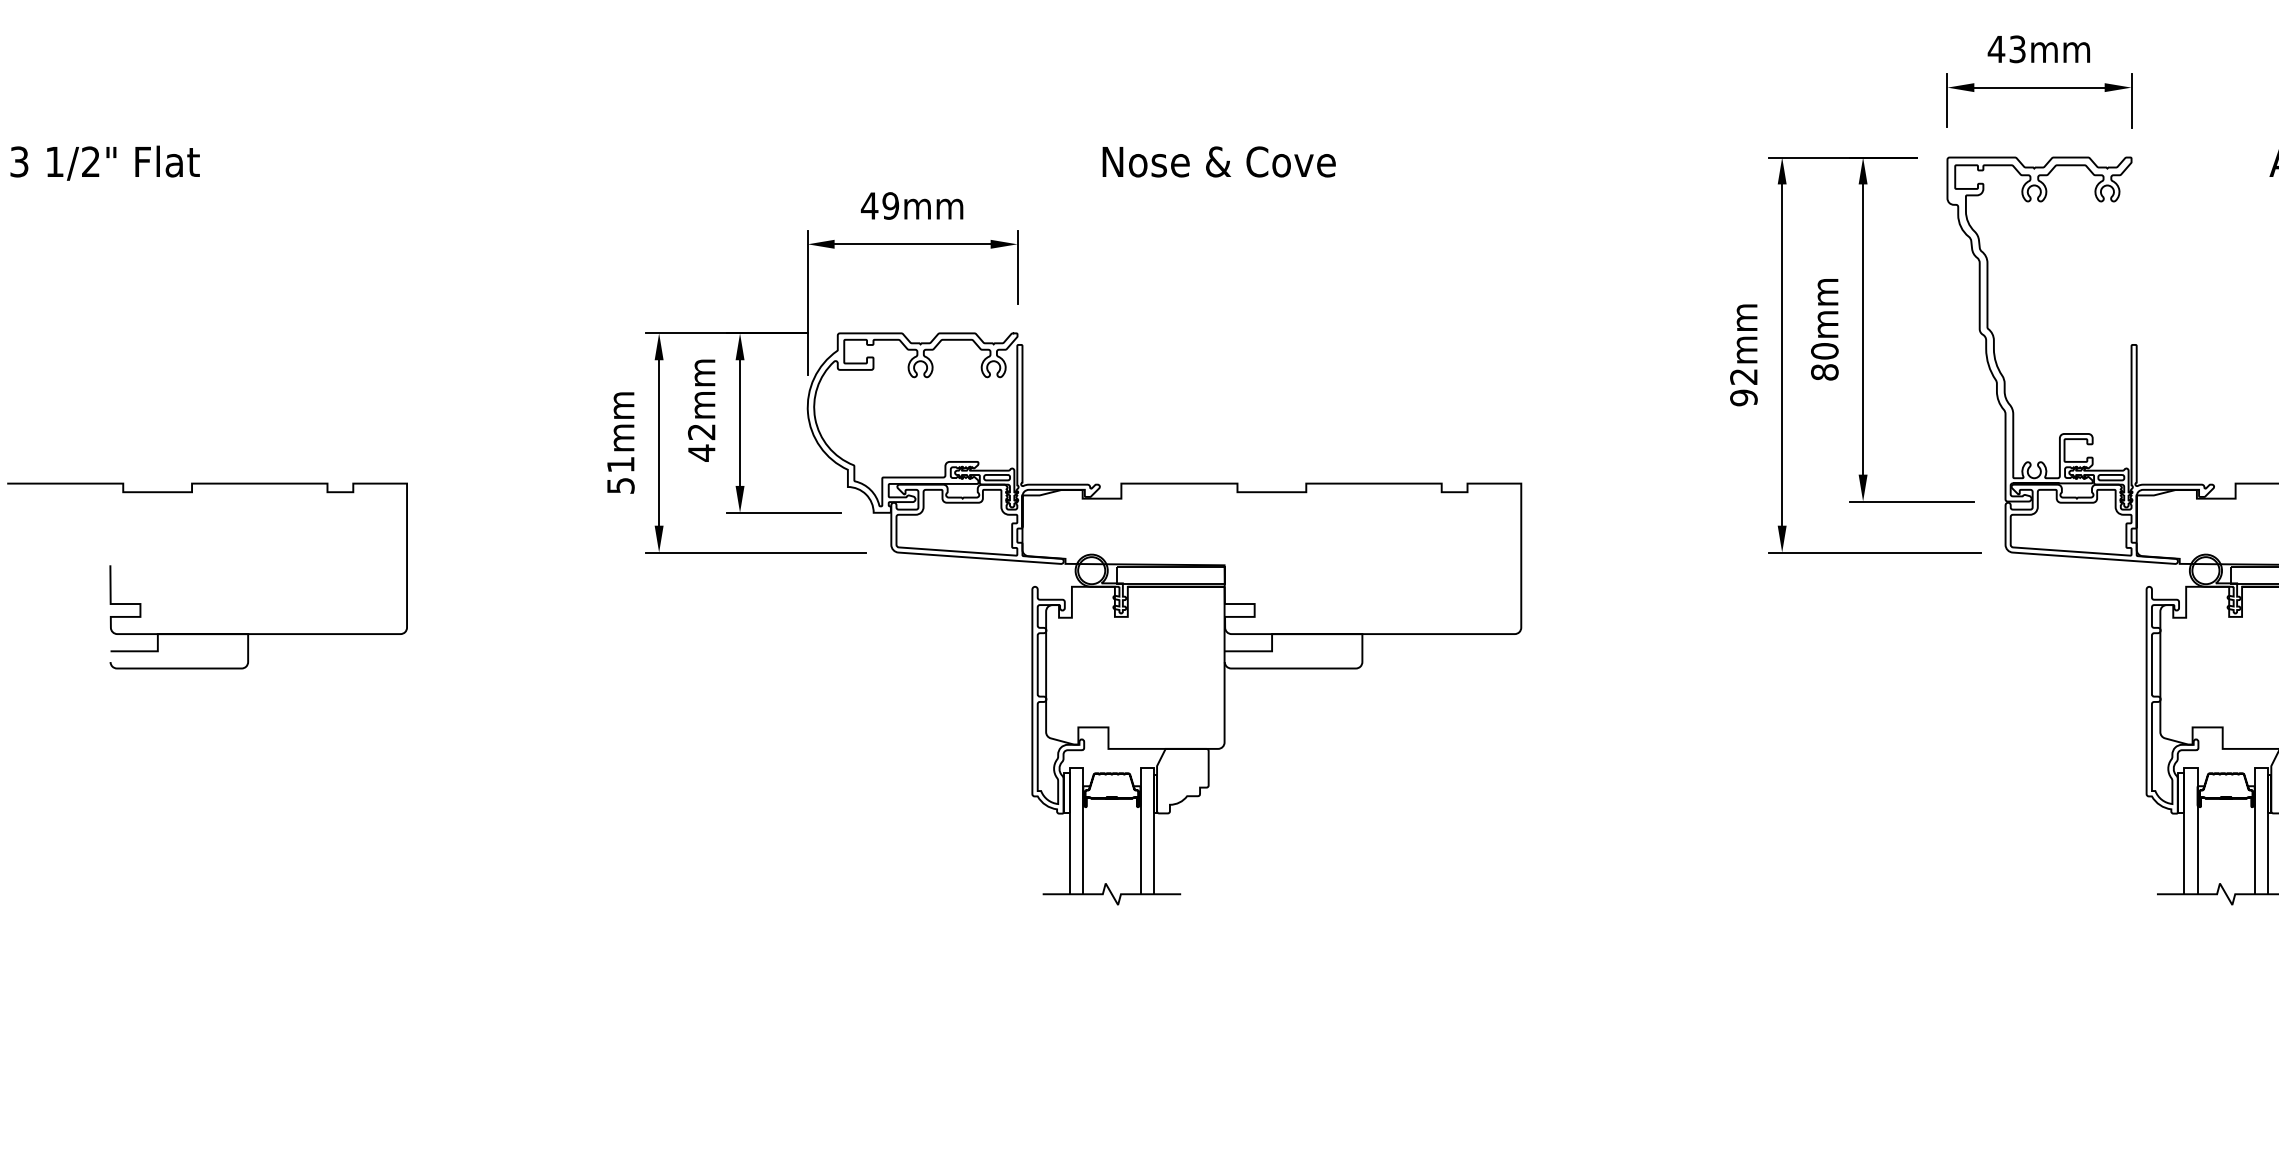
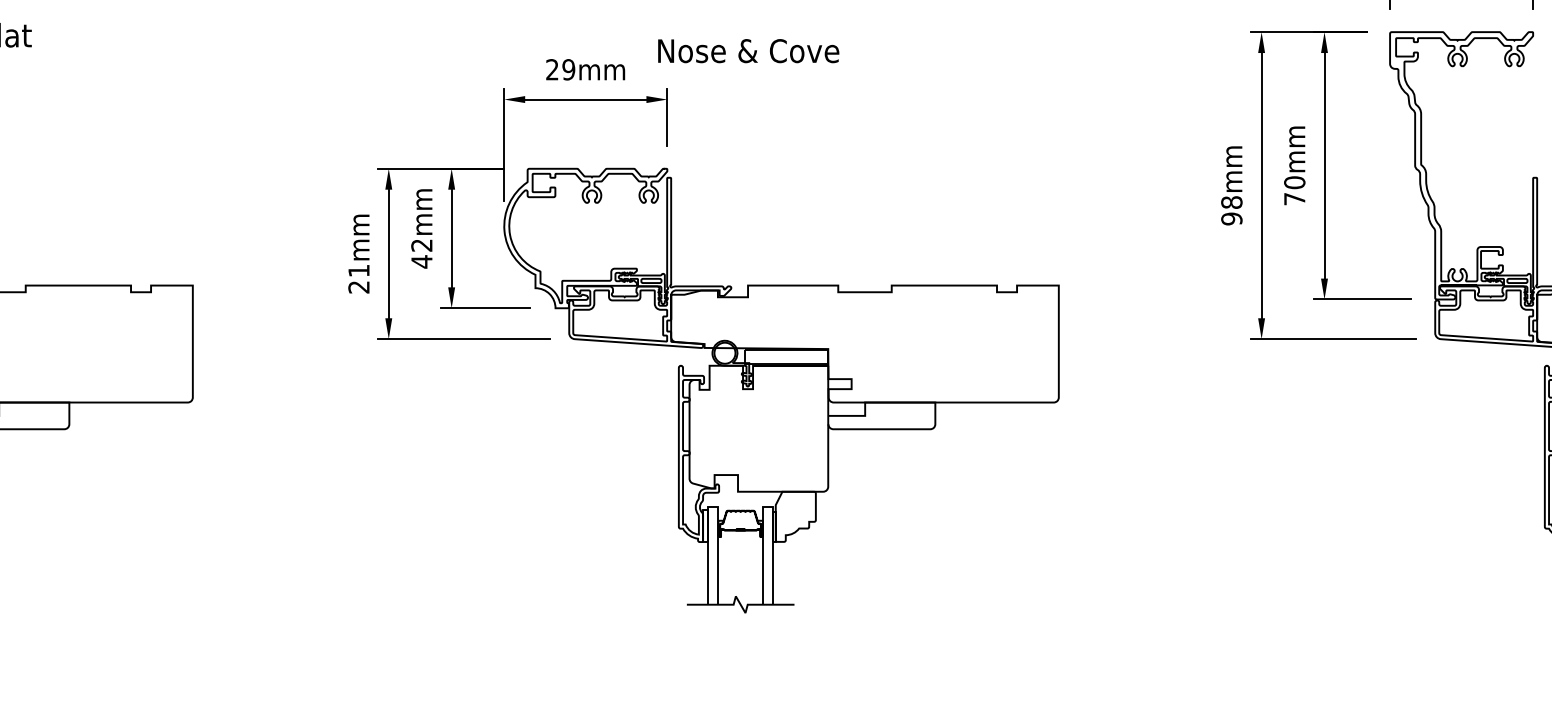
text: (1218, 161) -> (748, 50), moved
text: (869, 205) -> (552, 69), 49mm -> 29mm
text: (1824, 372) -> (1294, 199), 80mm -> 70mm
text: (1743, 376) -> (1231, 202), 92mm -> 98mm
text: (620, 485) -> (358, 287), 51mm -> 21mm

